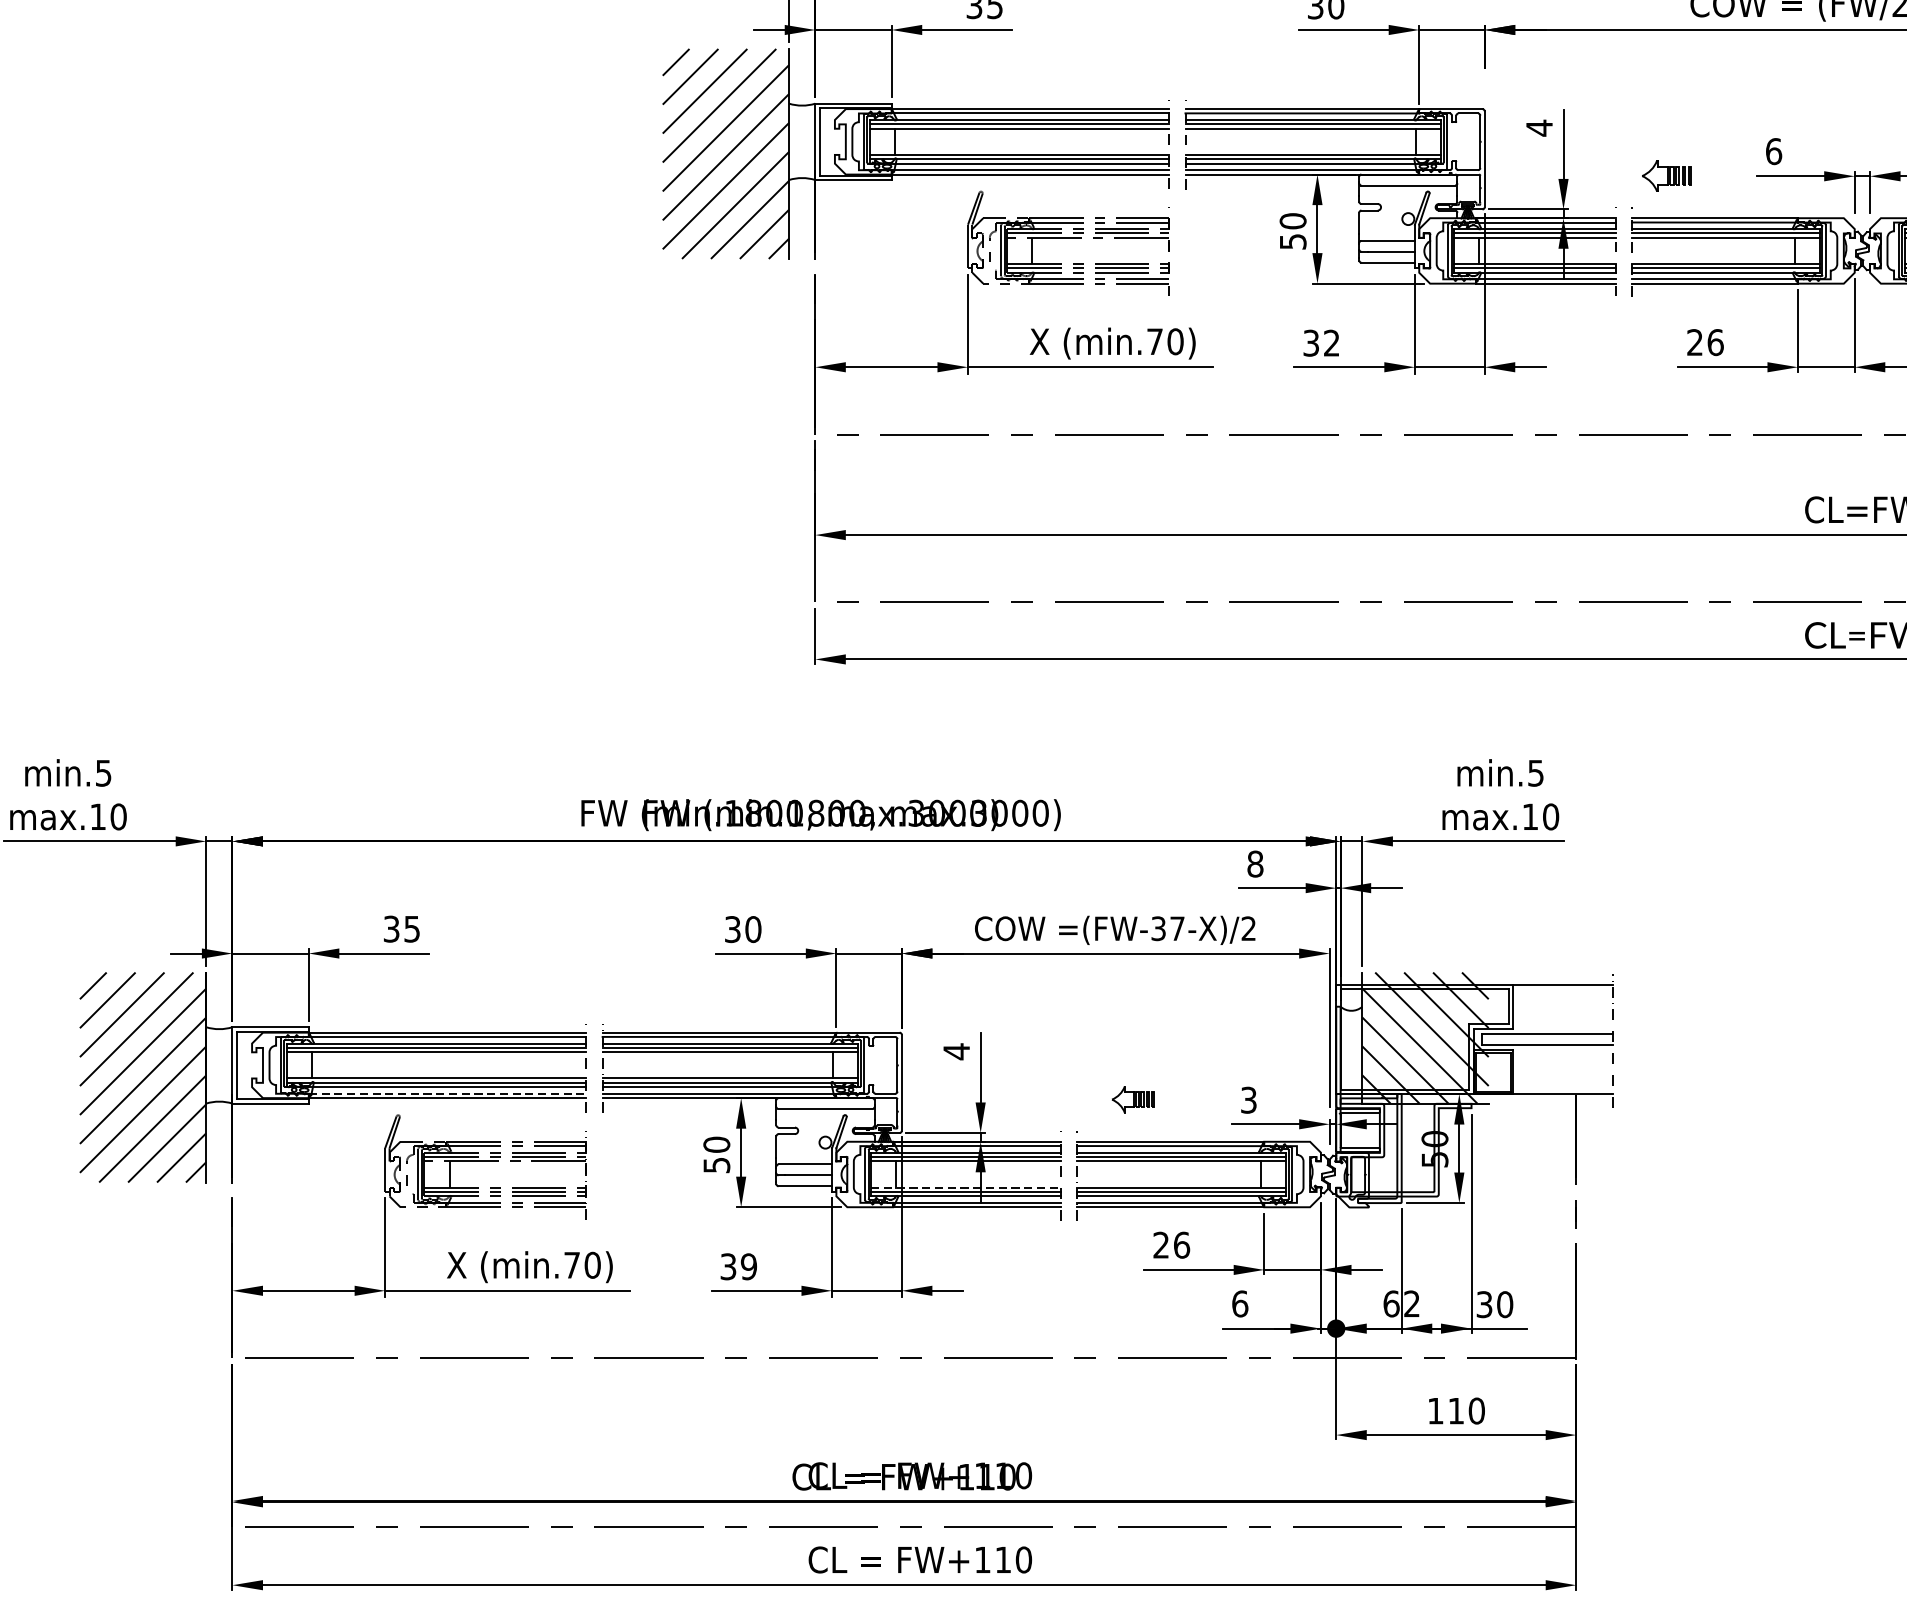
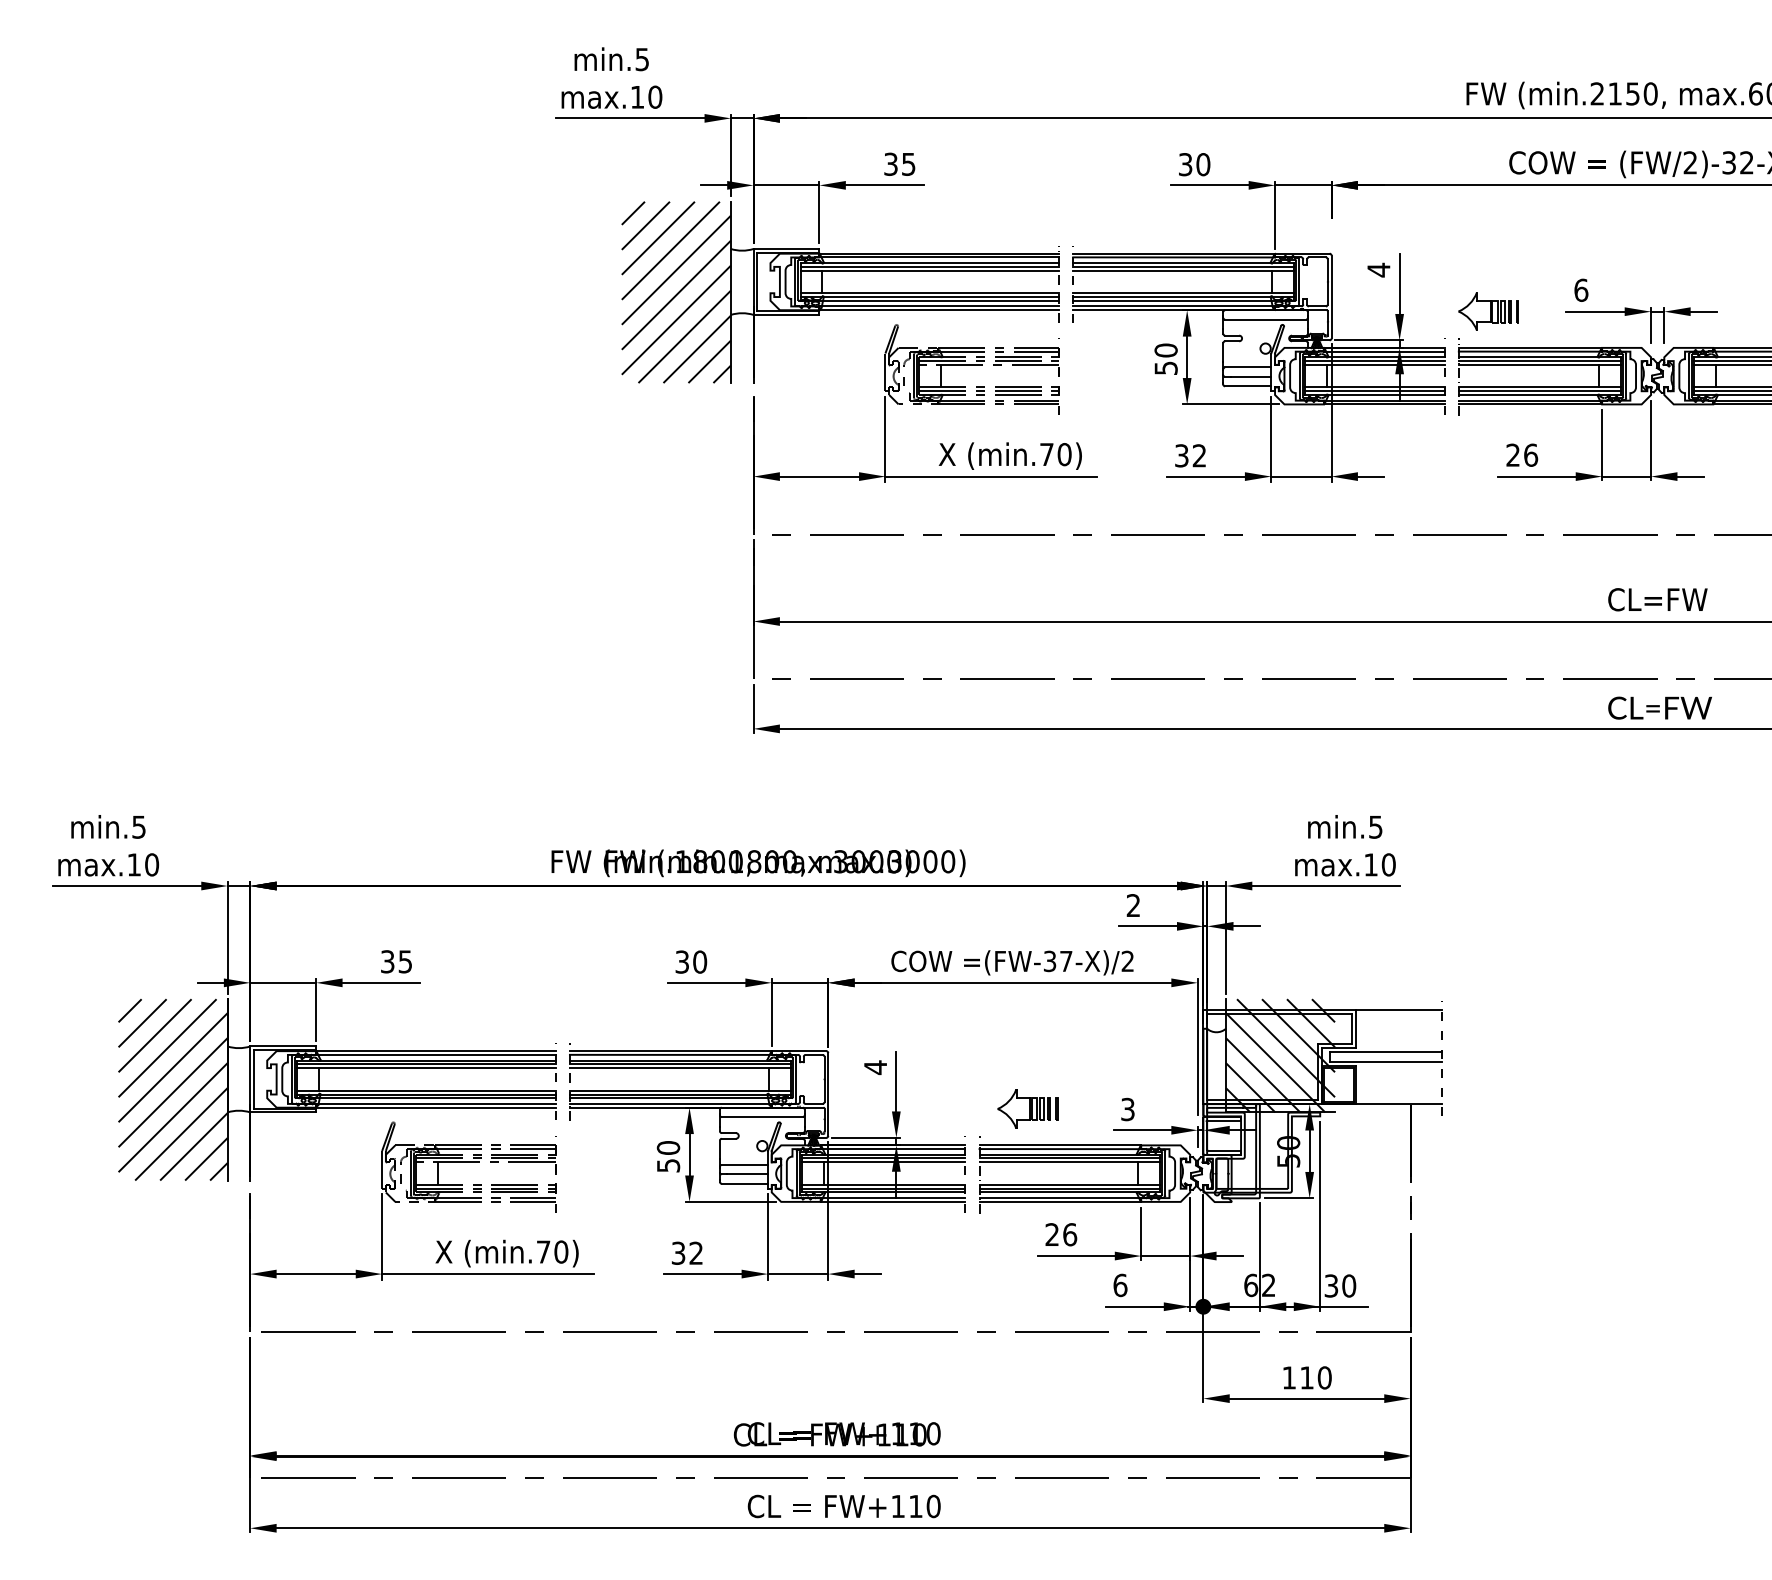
part: (1666, 176) -> (1488, 311), size x1.43
text: (1255, 863) -> (1133, 905), 8 -> 2
line: (448, 1093) -> (436, 1103), dashed -> solid
part: (1132, 1099) -> (1027, 1108), size x1.67
line: (965, 1187) -> (883, 1184), dashed -> solid
text: (749, 1265) -> (696, 1252), 39 -> 32

